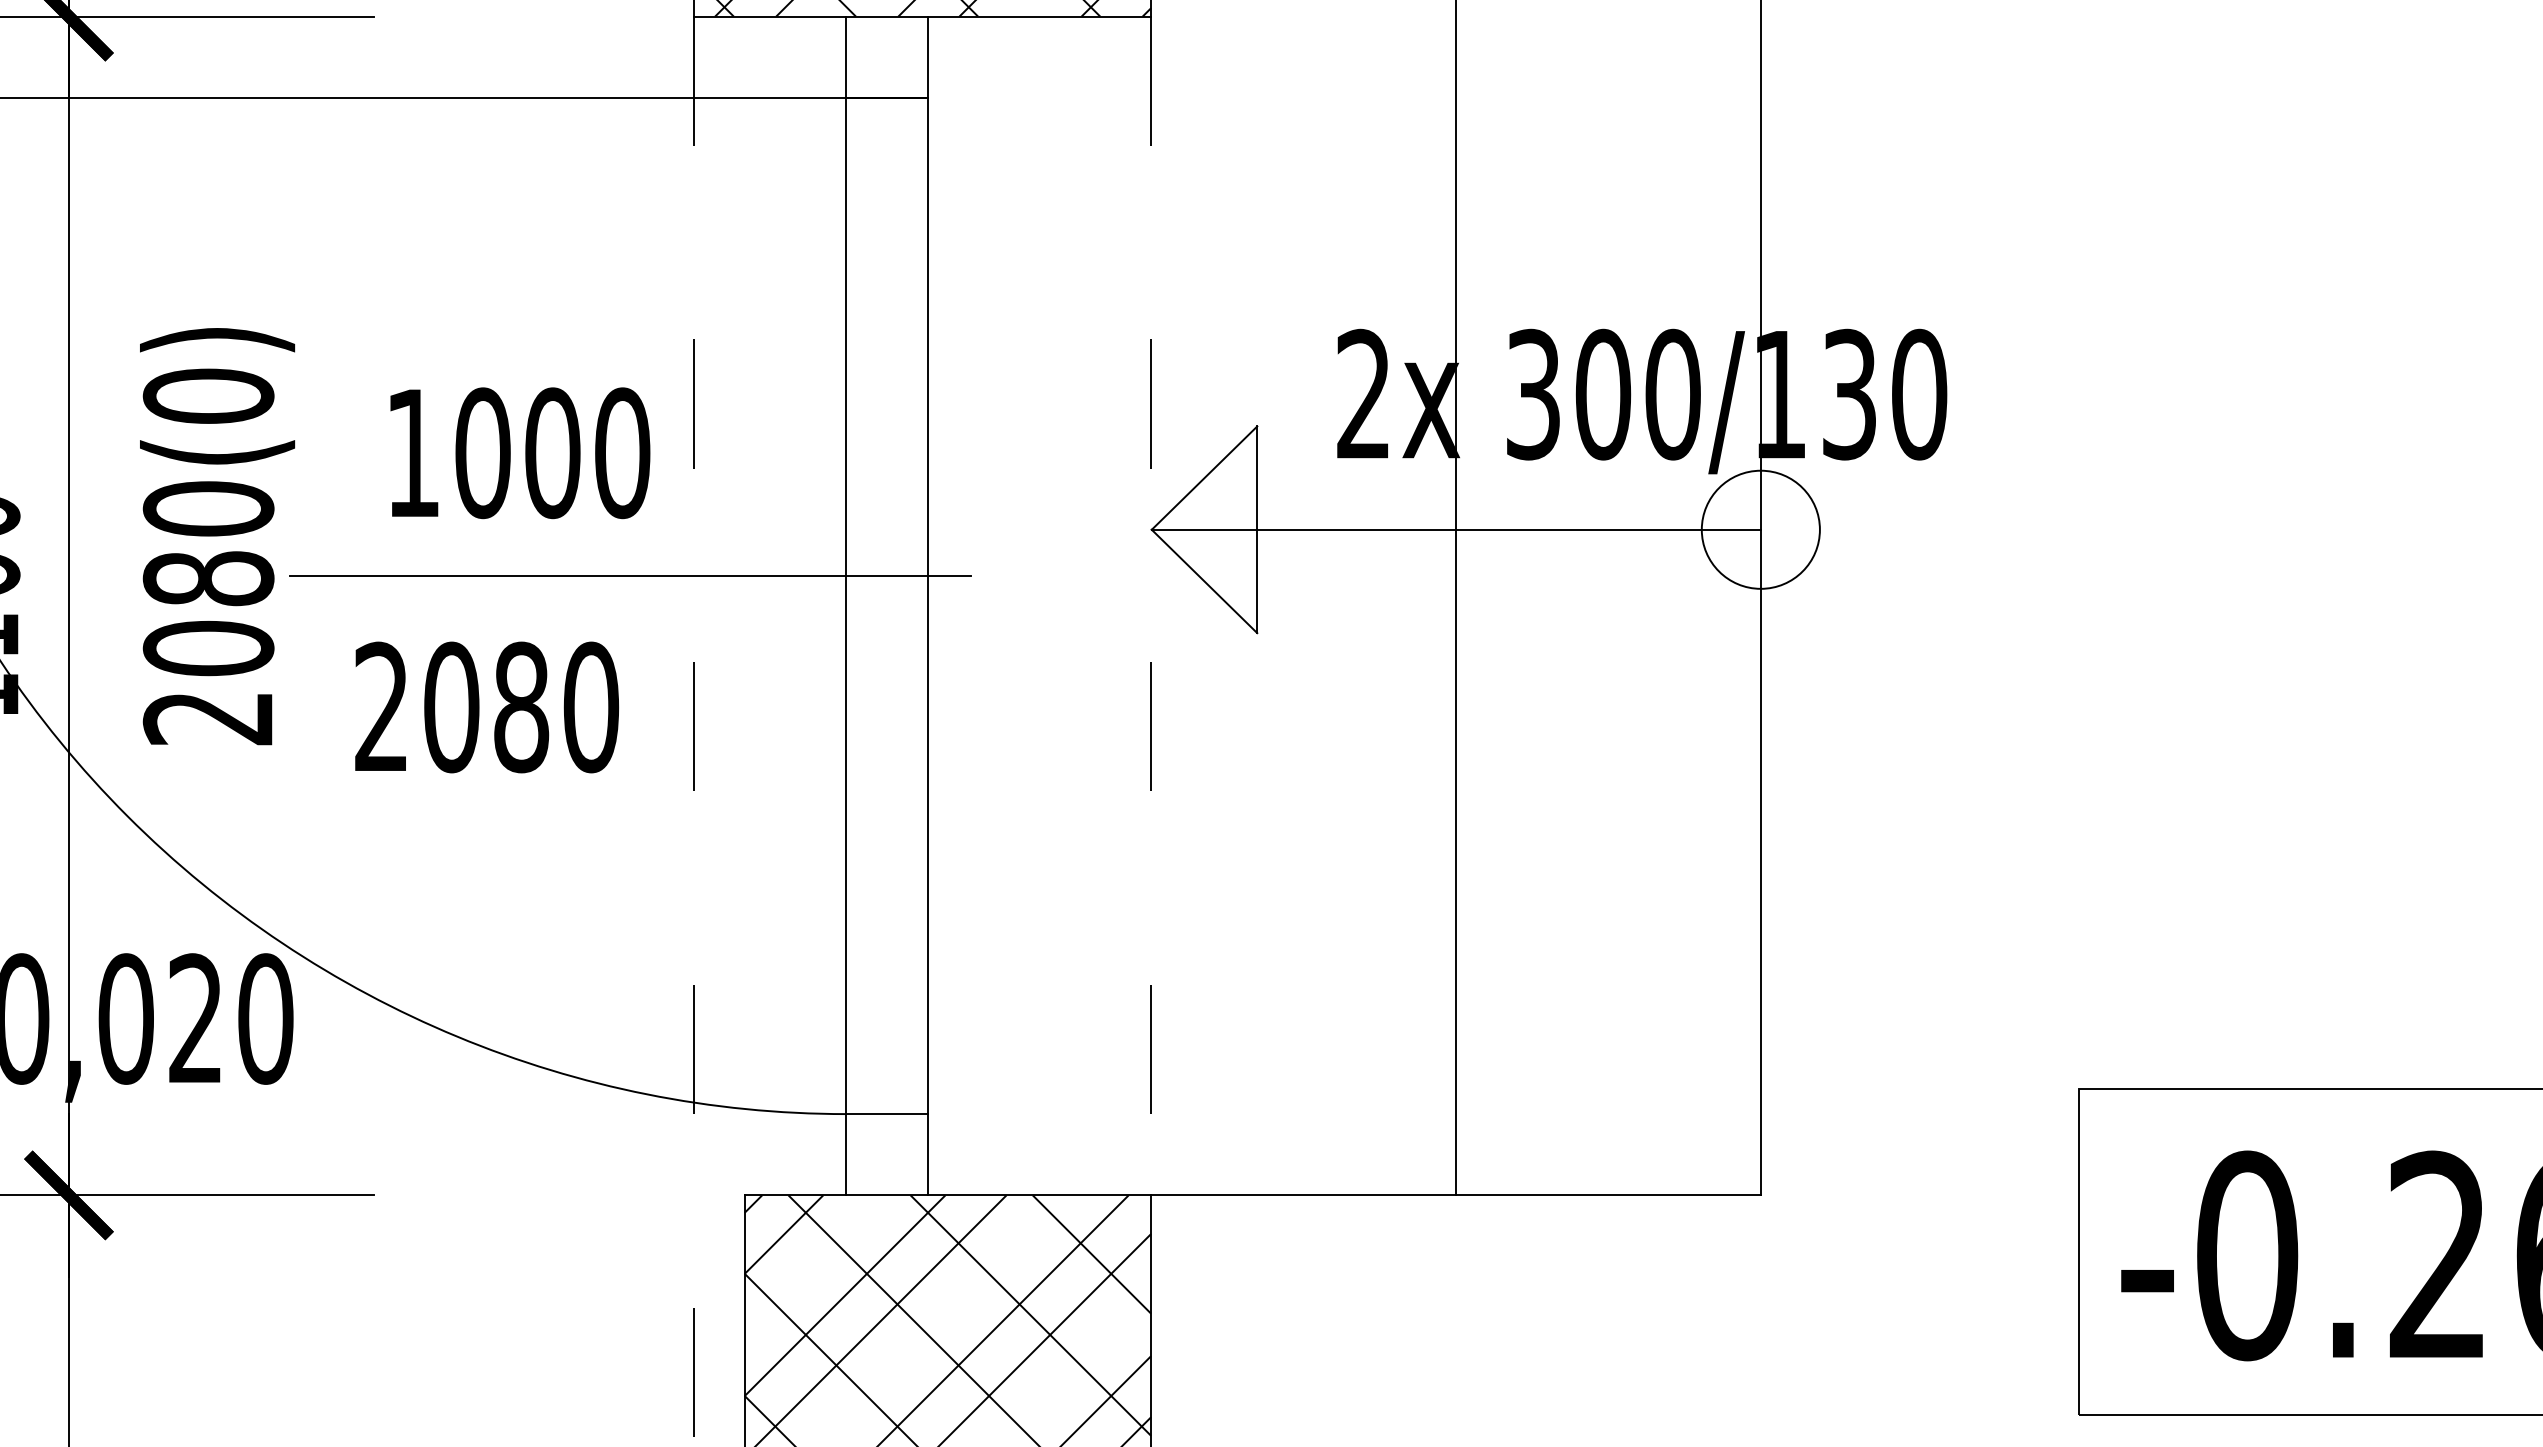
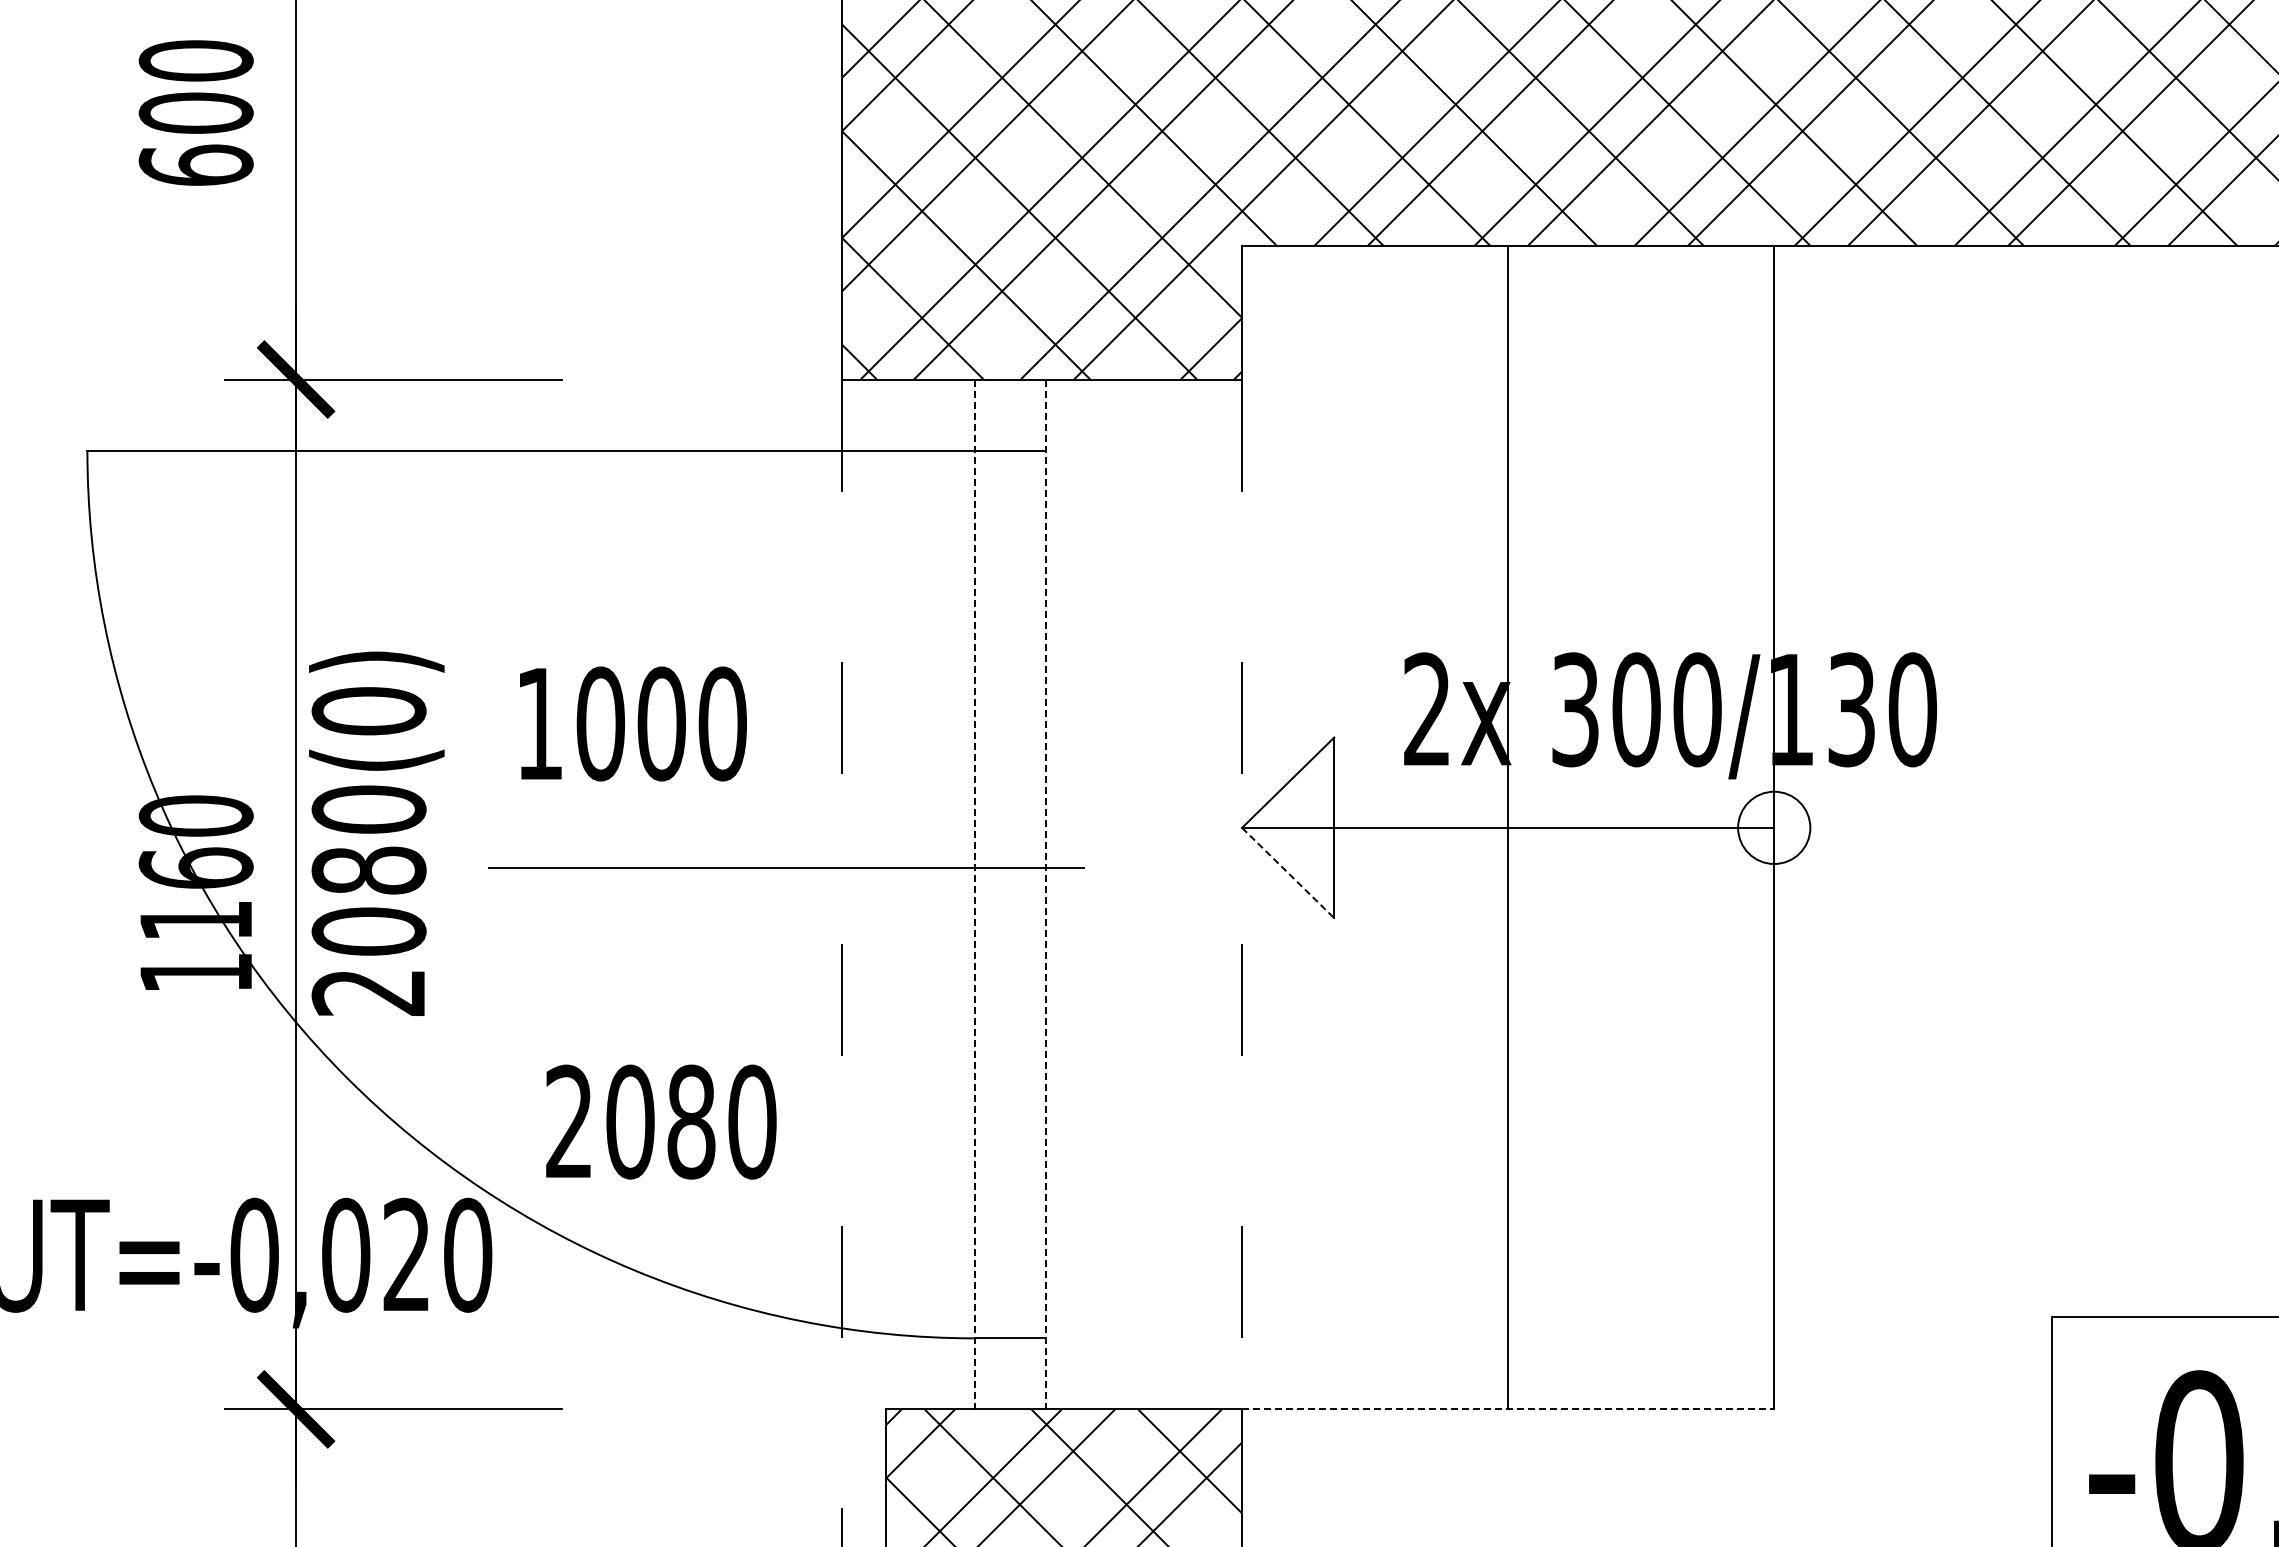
text: (520, 452) -> (633, 723), moved
circle: (1760, 529) -> (1773, 827), size x0.7
text: (217, 536) -> (376, 833), moved
line: (1204, 582) -> (1288, 873), solid -> dashed
line: (846, 606) -> (975, 894), solid -> dashed
line: (927, 606) -> (1046, 894), solid -> dashed
text: (487, 706) -> (661, 1121), moved
line: (1456, 1195) -> (1508, 1409), solid -> dashed

